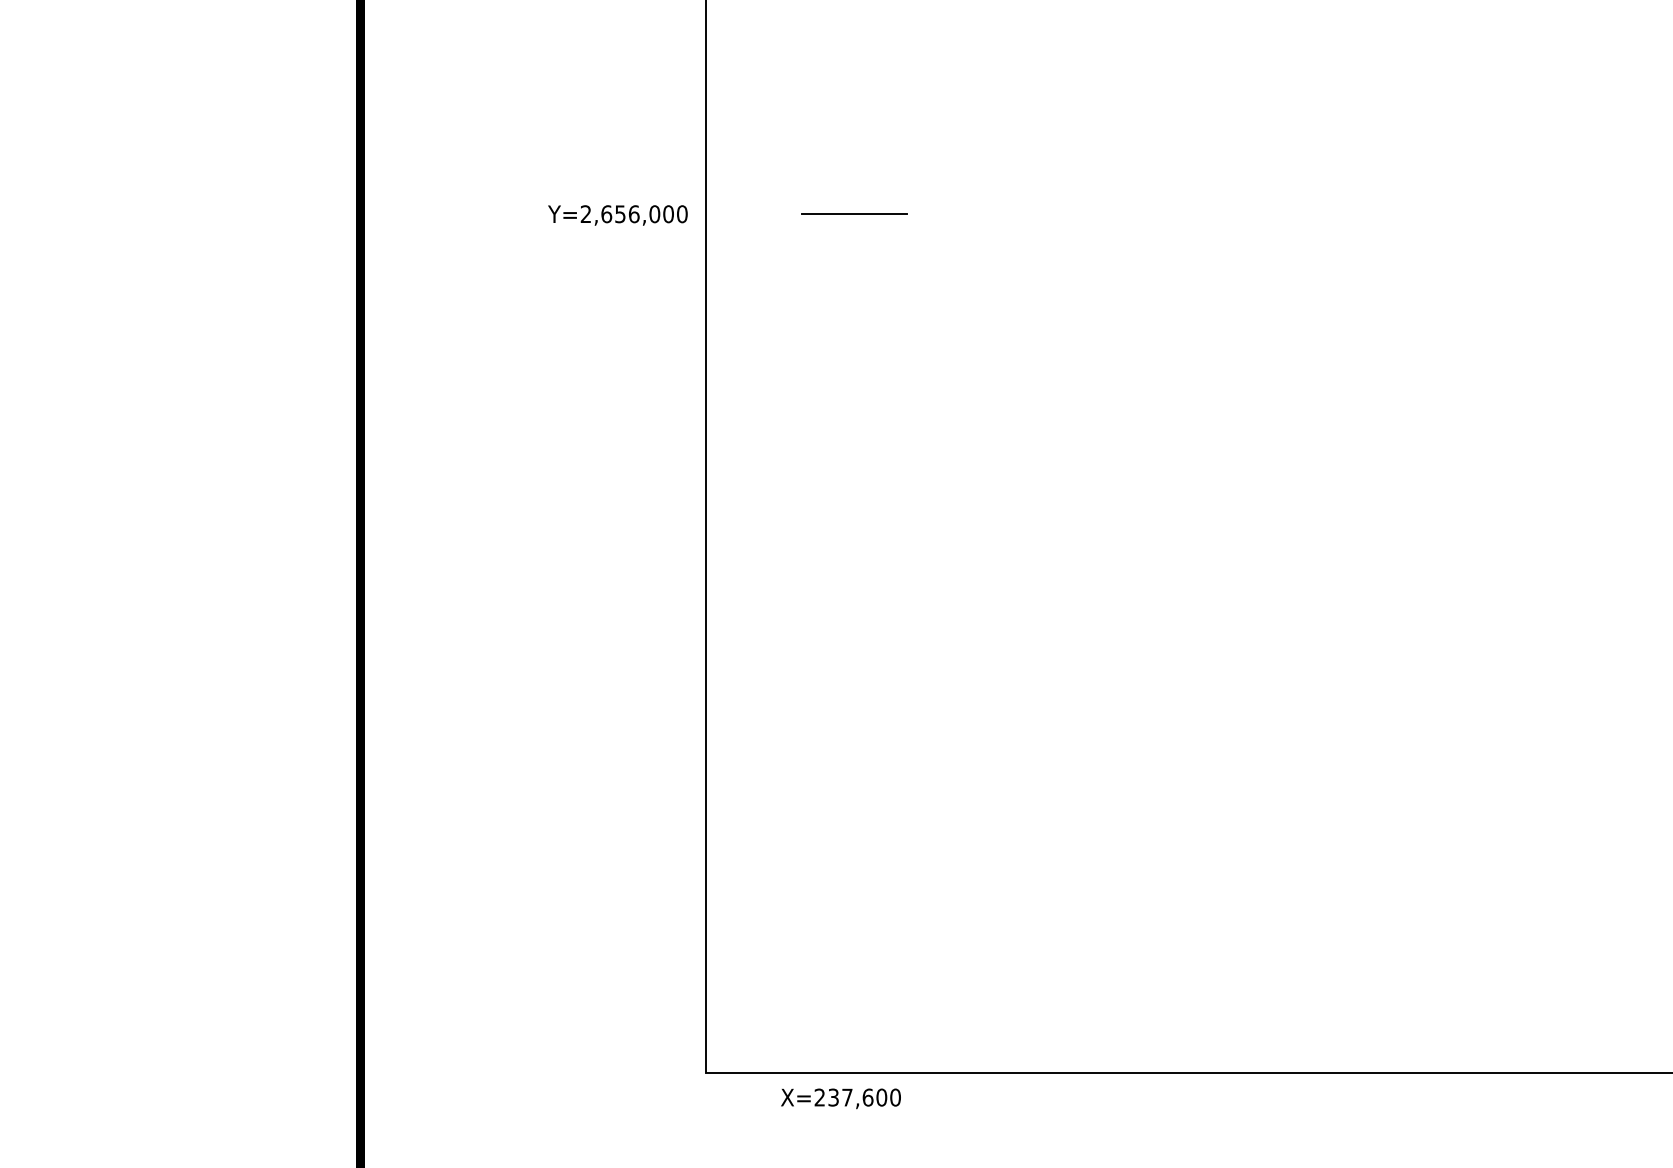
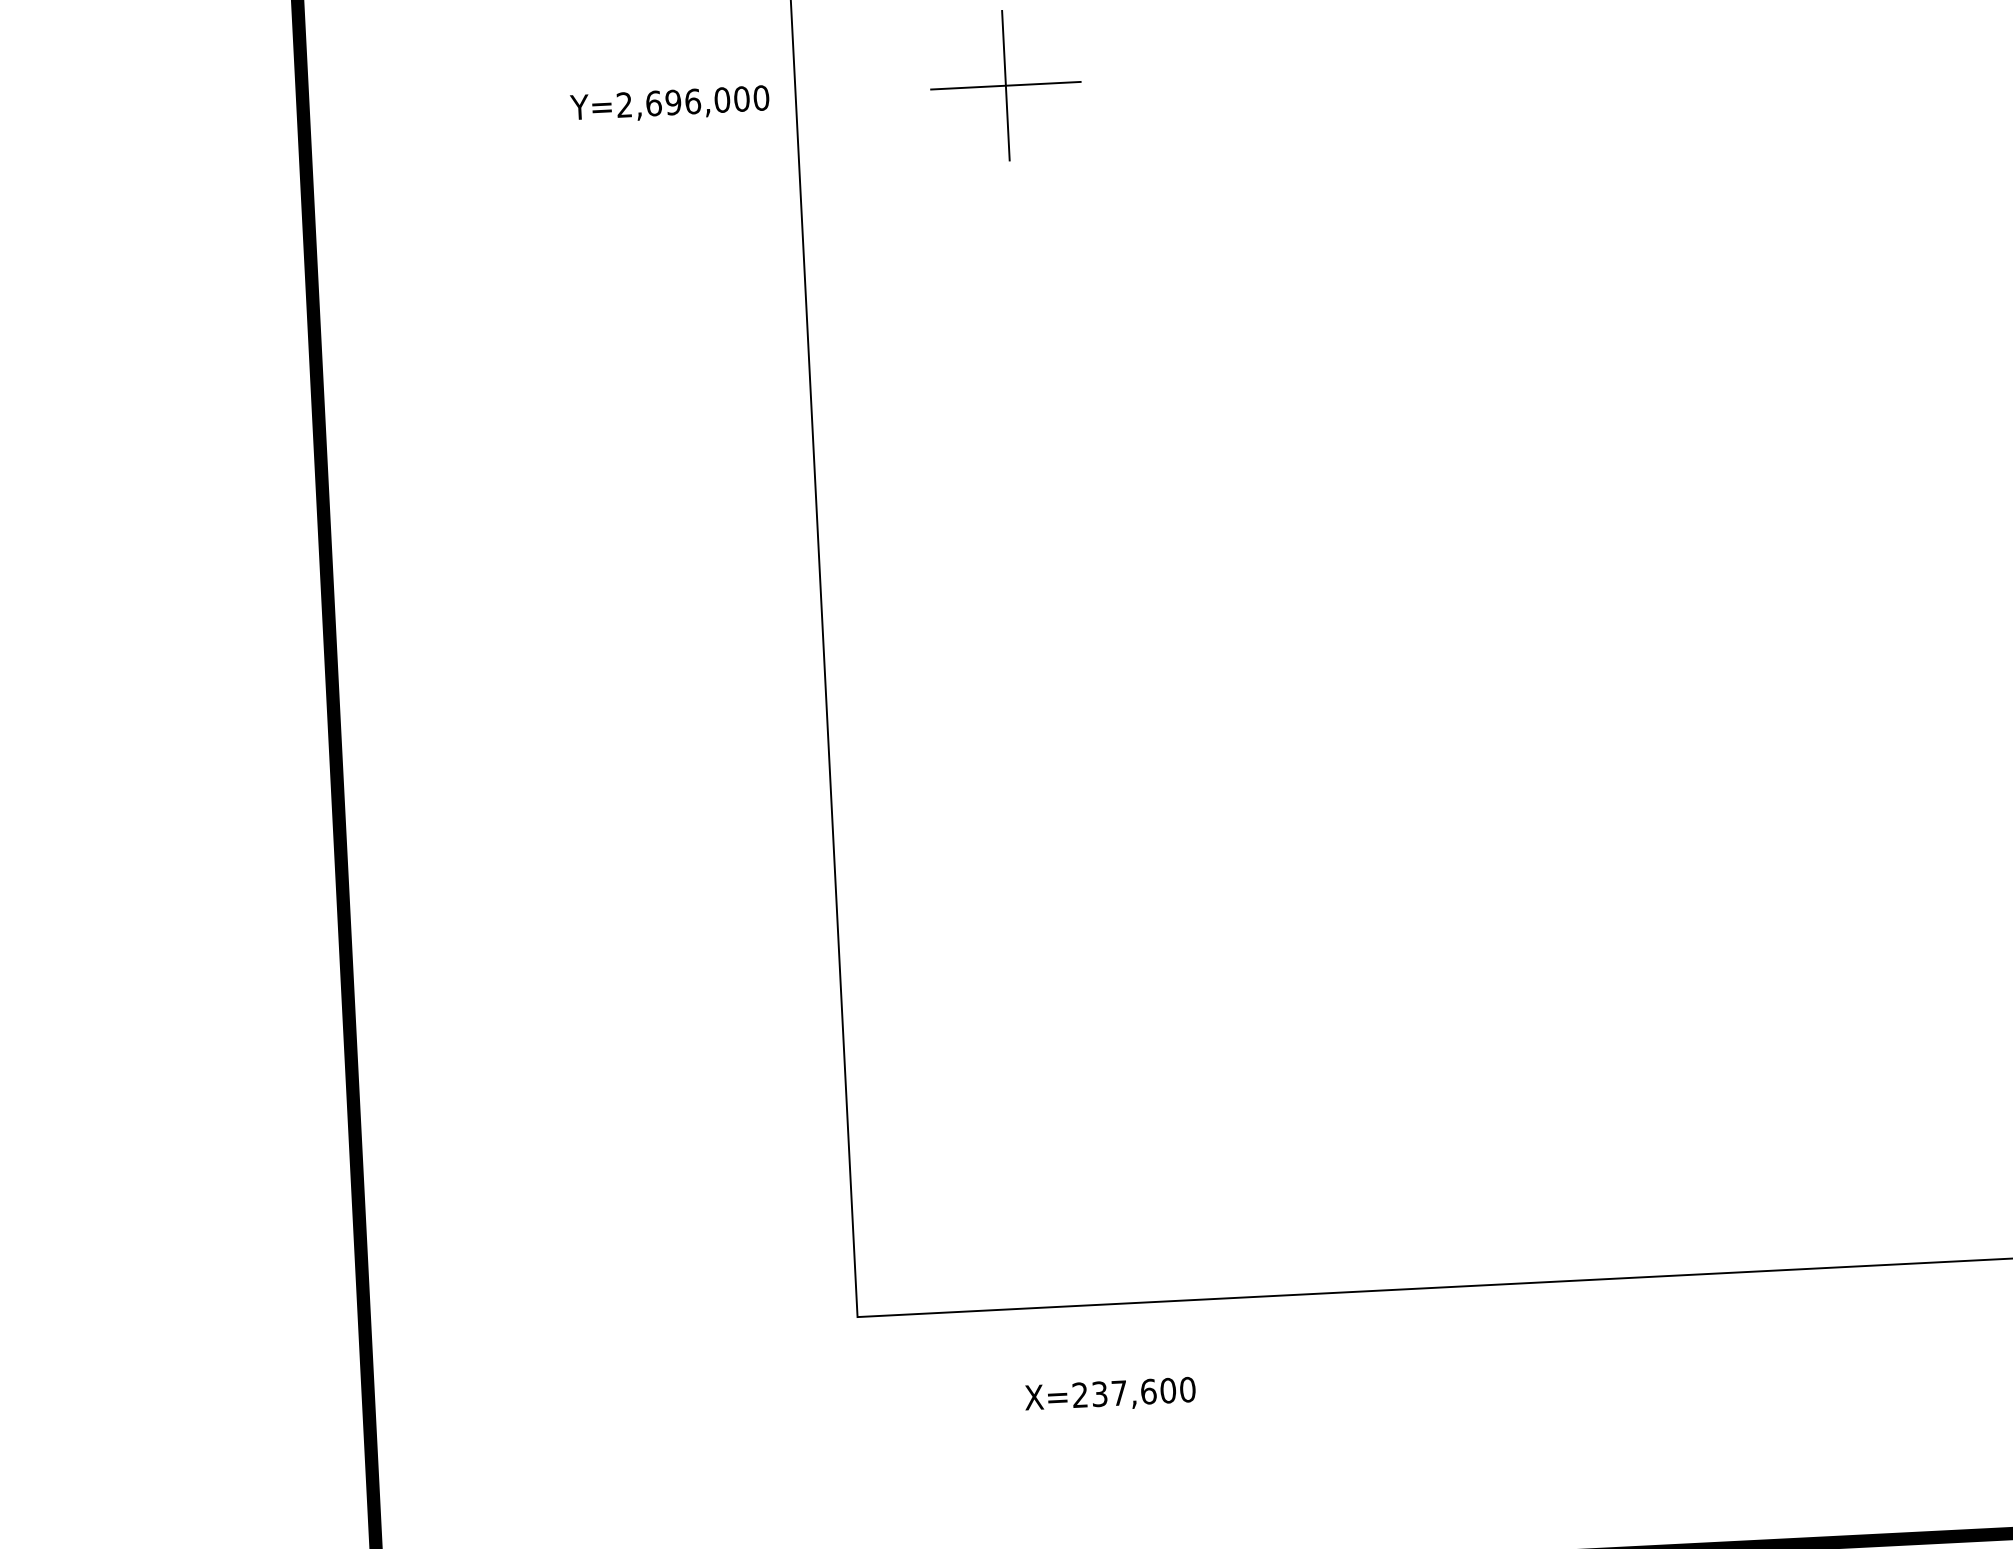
text: (620, 213) -> (673, 101), Y=2,656,000 -> Y=2,696,000
line: (854, 213) -> (1006, 84), added
text: (840, 1098) -> (1109, 1394), moved

